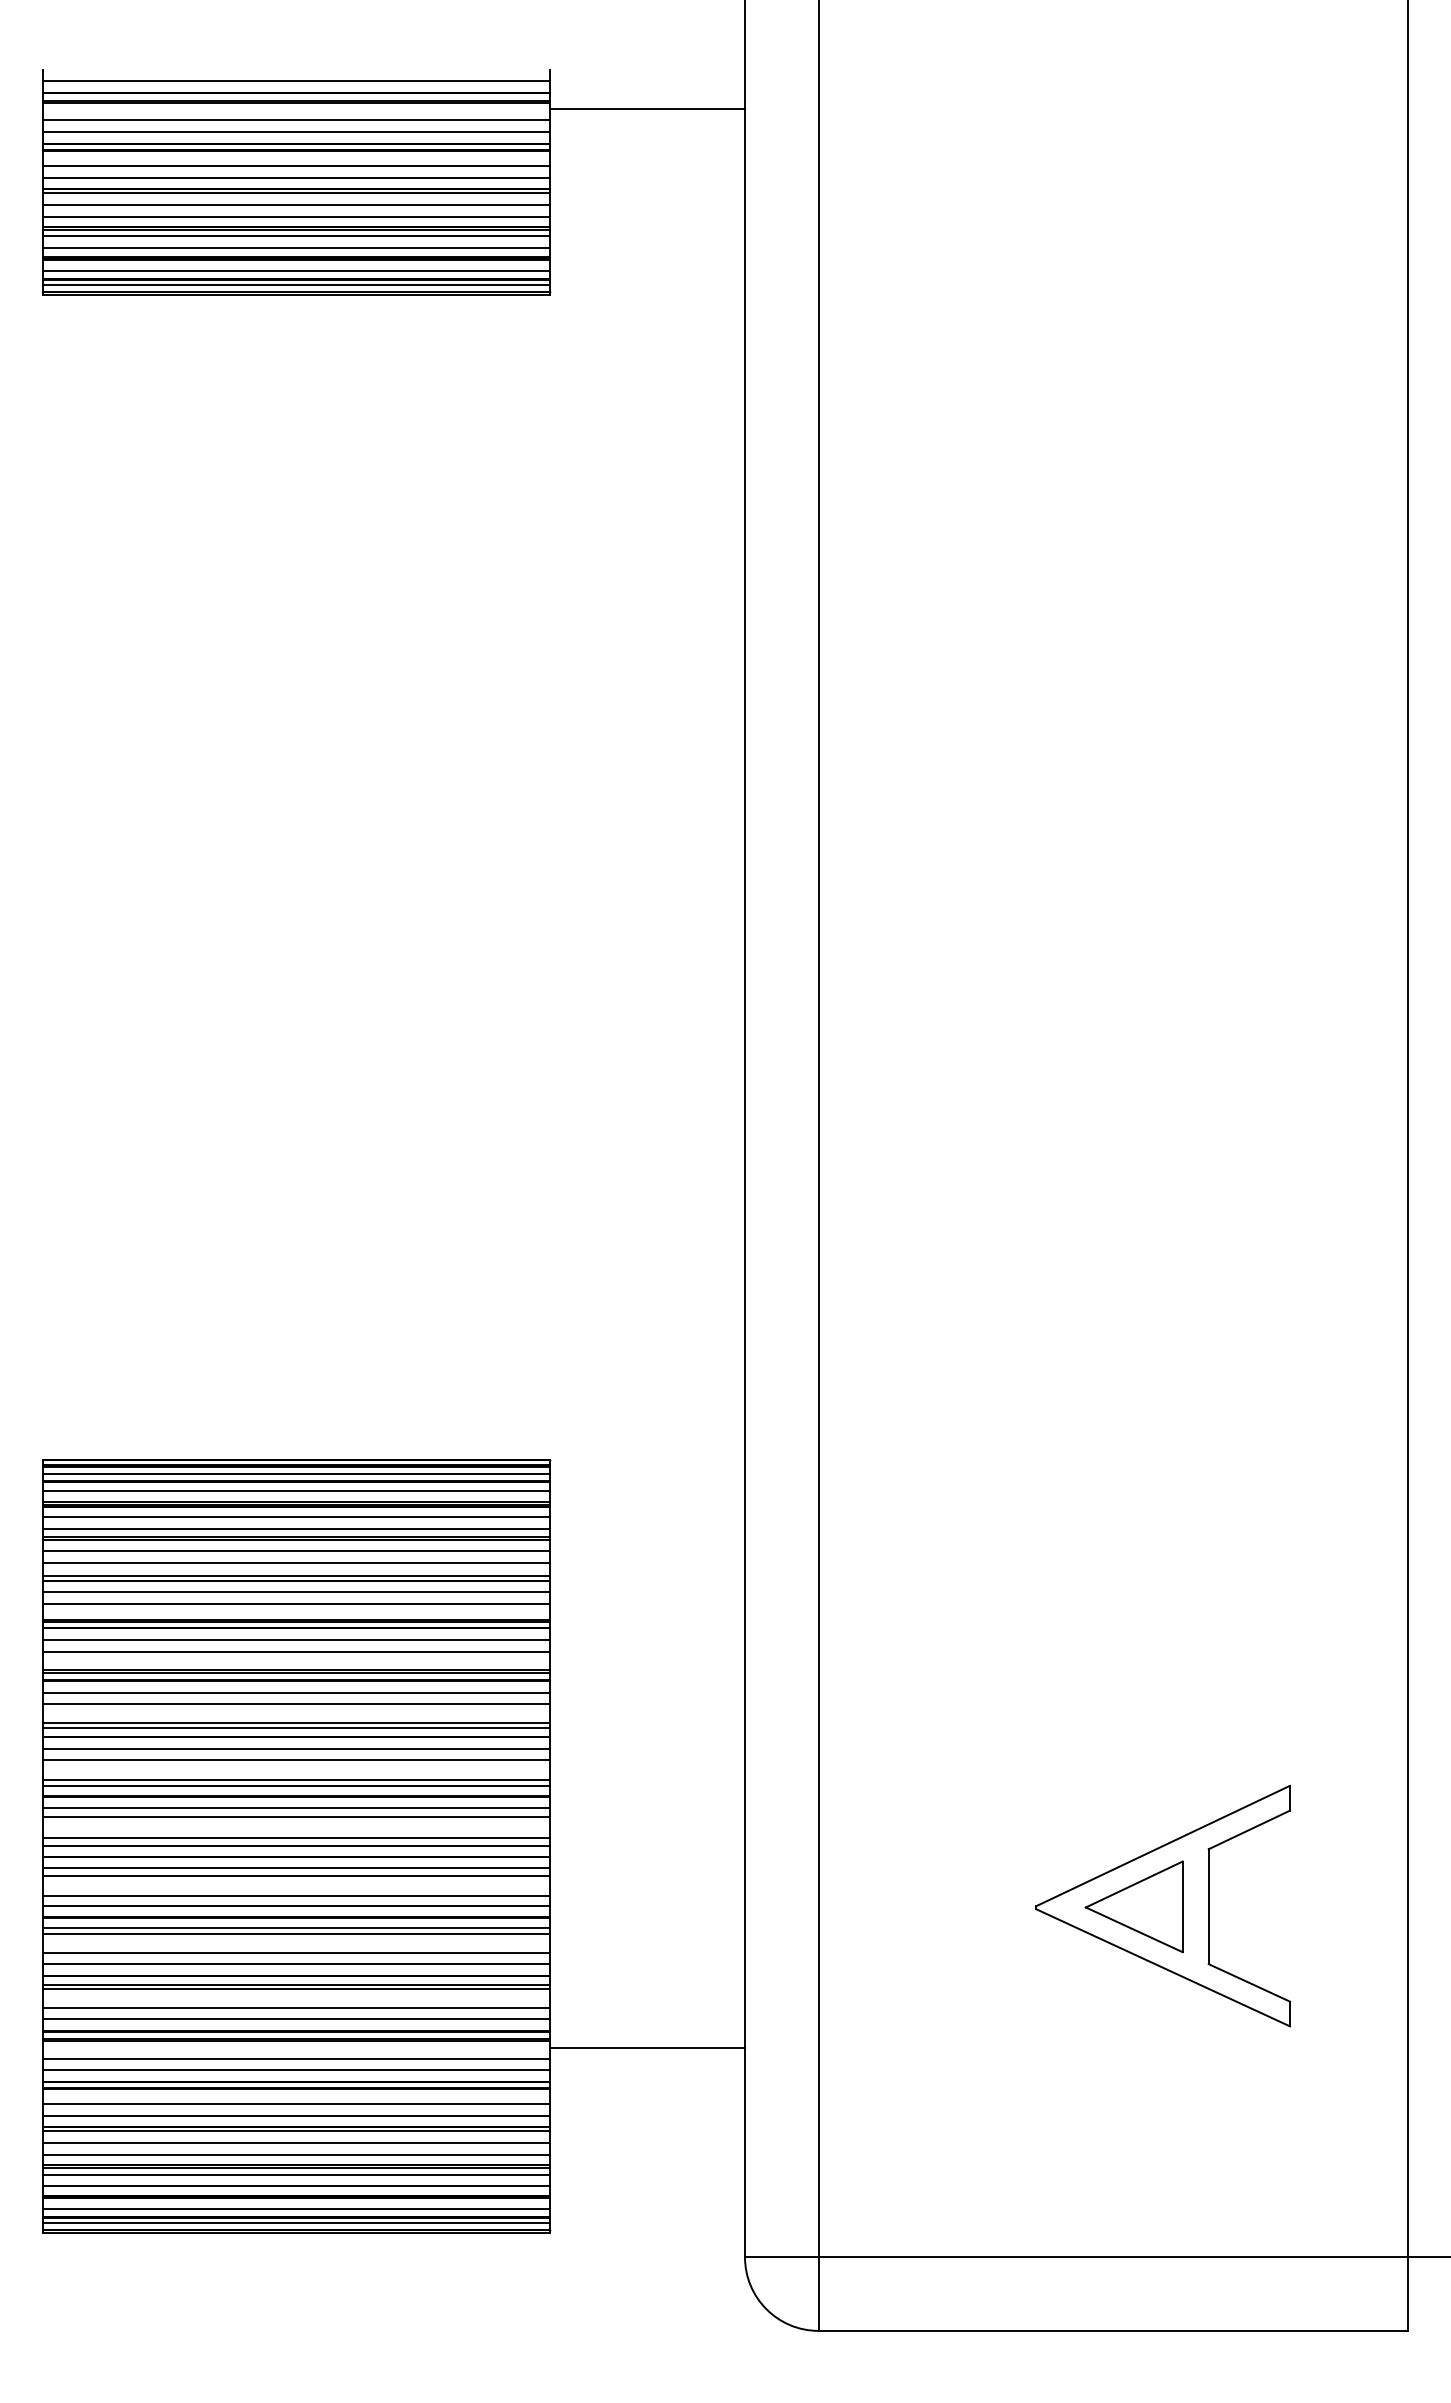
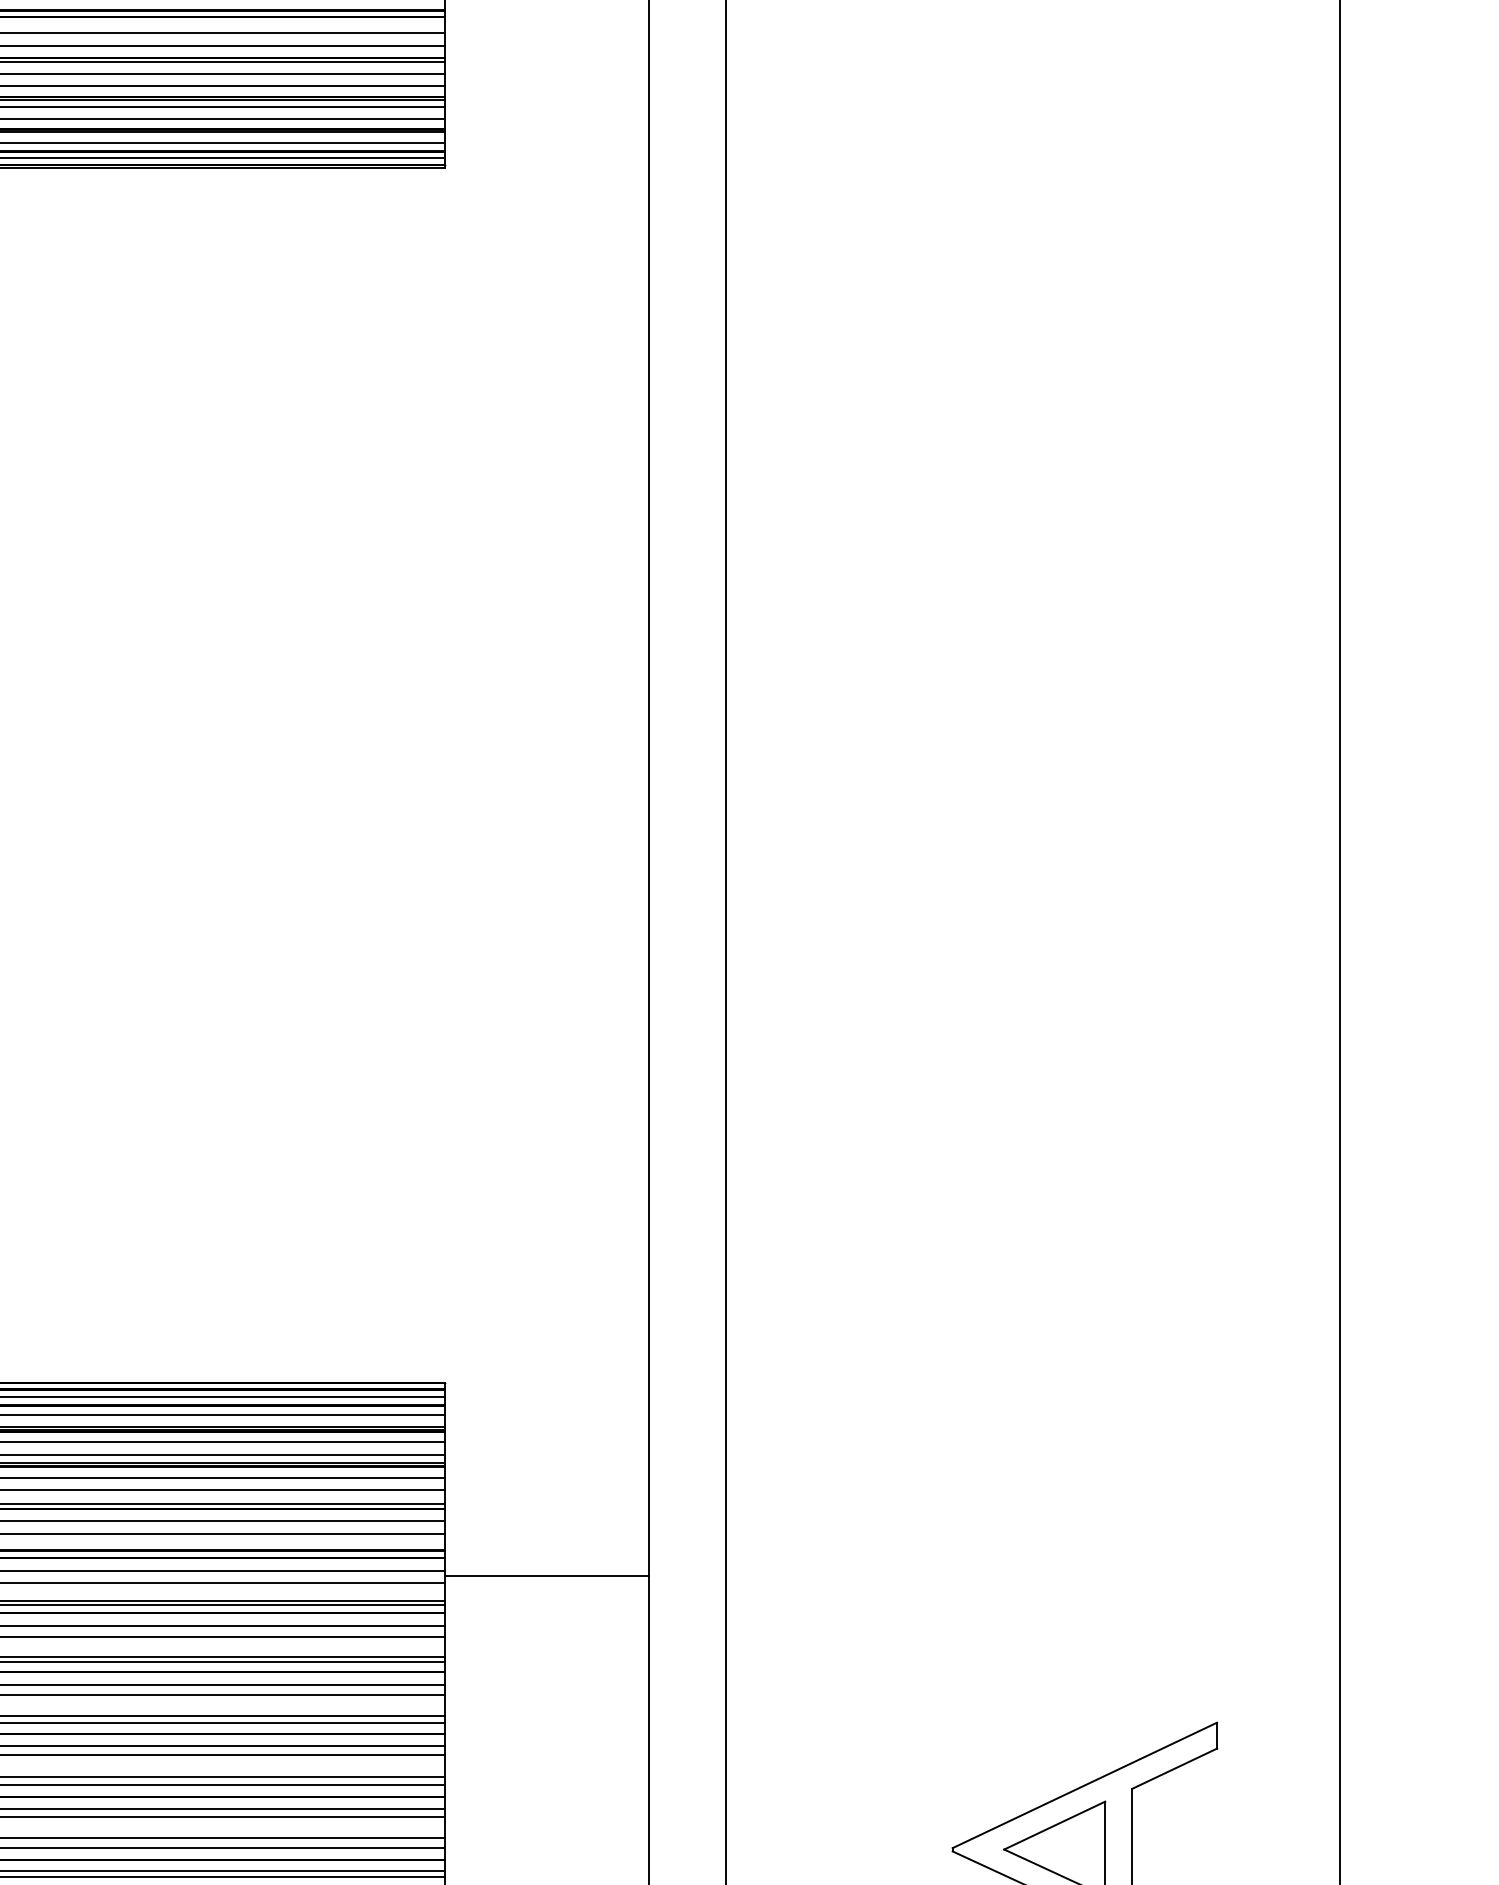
line: (647, 1645) -> (547, 1576), added

